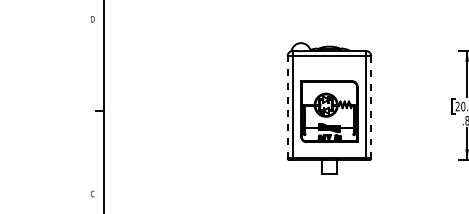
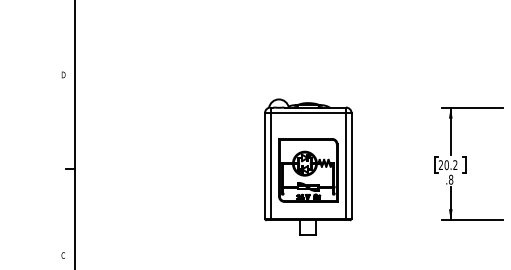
line: (288, 106) -> (265, 165), dashed -> solid
line: (371, 106) -> (351, 165), dashed -> solid

